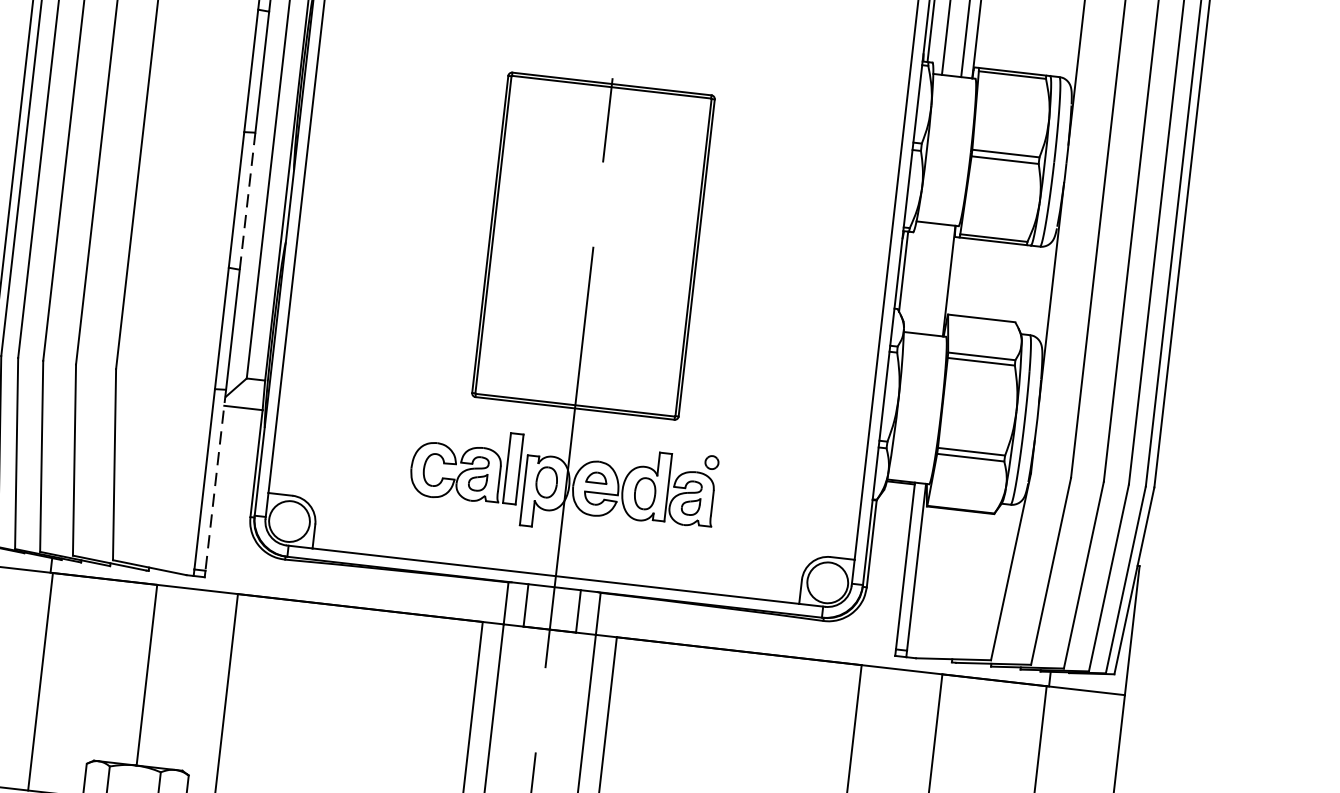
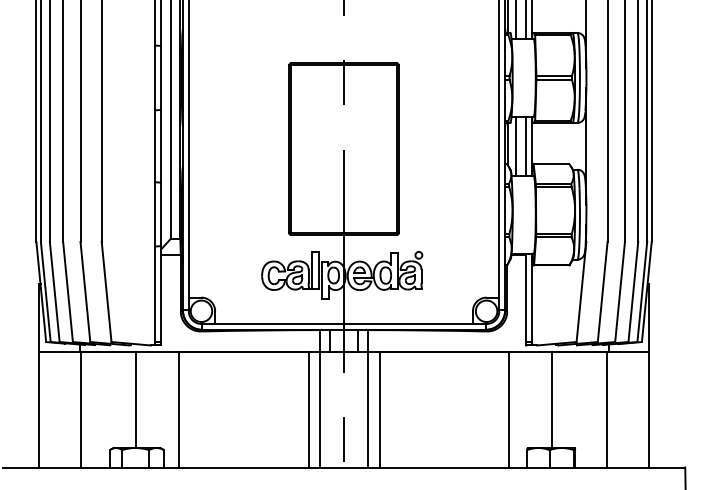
line: (247, 199) -> (160, 145), dashed -> solid
line: (919, 278) -> (516, 146), added
line: (938, 280) -> (526, 146), added
line: (215, 480) -> (160, 294), dashed -> solid

